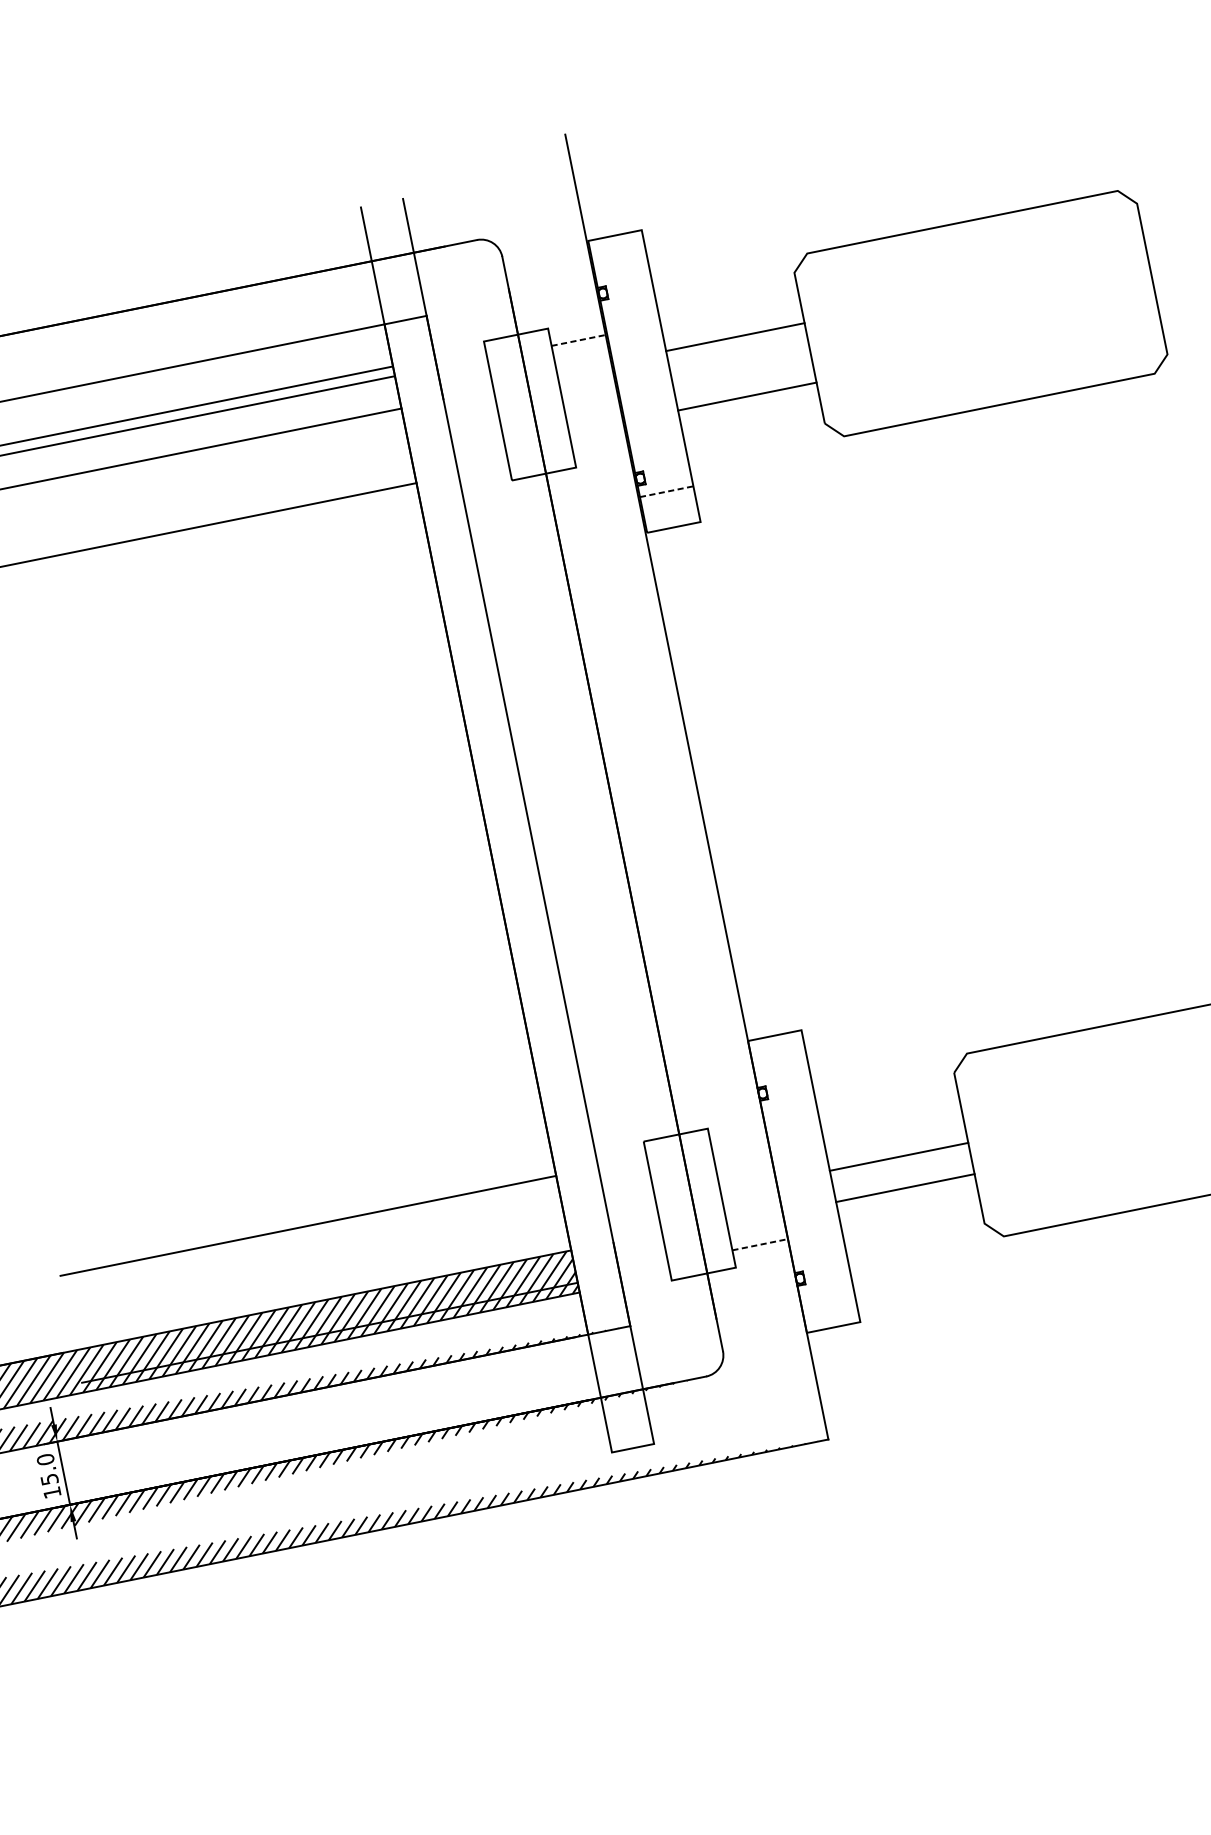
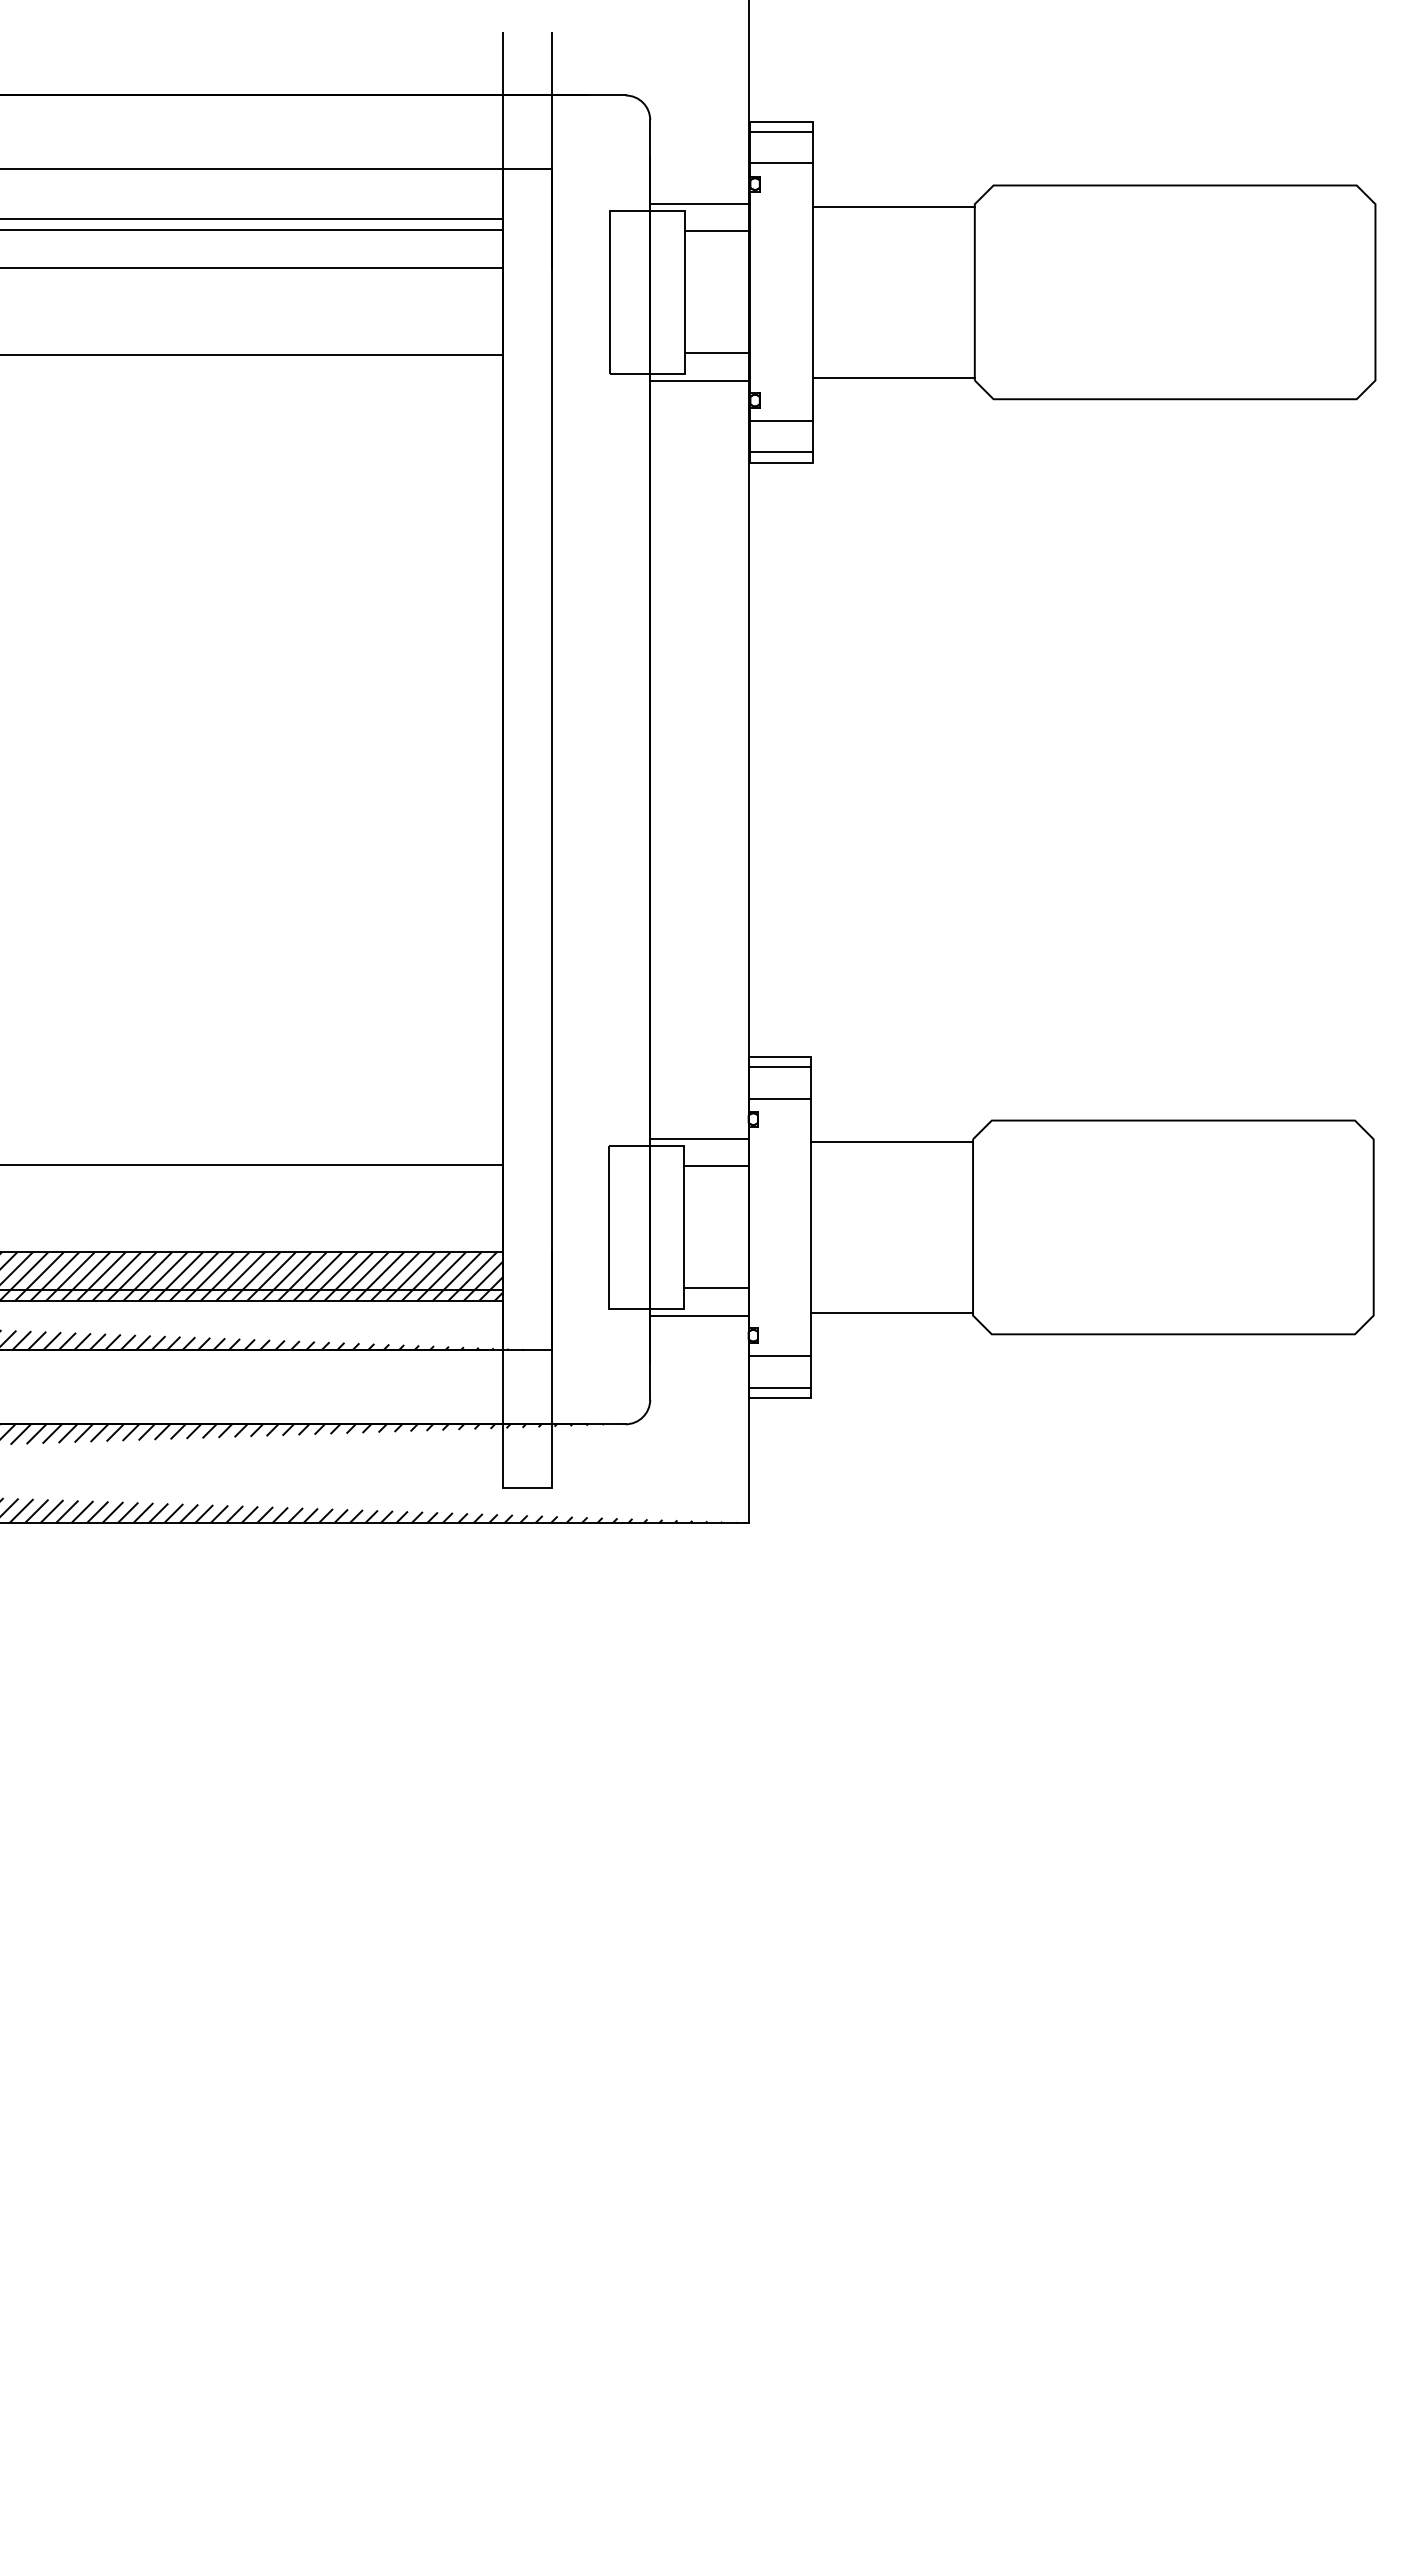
line: (616, 244) -> (781, 132), added
line: (622, 271) -> (781, 163), added
line: (558, 319) -> (699, 203), added
line: (735, 337) -> (893, 207), moved
line: (579, 340) -> (717, 231), dashed -> solid
line: (747, 396) -> (893, 377), moved
line: (600, 444) -> (717, 353), added
line: (589, 471) -> (699, 380), added
line: (667, 491) -> (782, 421), dashed -> solid
line: (671, 518) -> (781, 452), added
line: (776, 1044) -> (779, 1067), added
line: (781, 1071) -> (779, 1098), added
line: (720, 1119) -> (699, 1138), added
line: (738, 1140) -> (715, 1166), added
line: (899, 1157) -> (892, 1142), moved
line: (905, 1187) -> (892, 1312), moved
line: (760, 1244) -> (716, 1288), dashed -> solid
line: (750, 1271) -> (699, 1316), added
line: (826, 1292) -> (779, 1356), added
line: (831, 1318) -> (779, 1387), added

